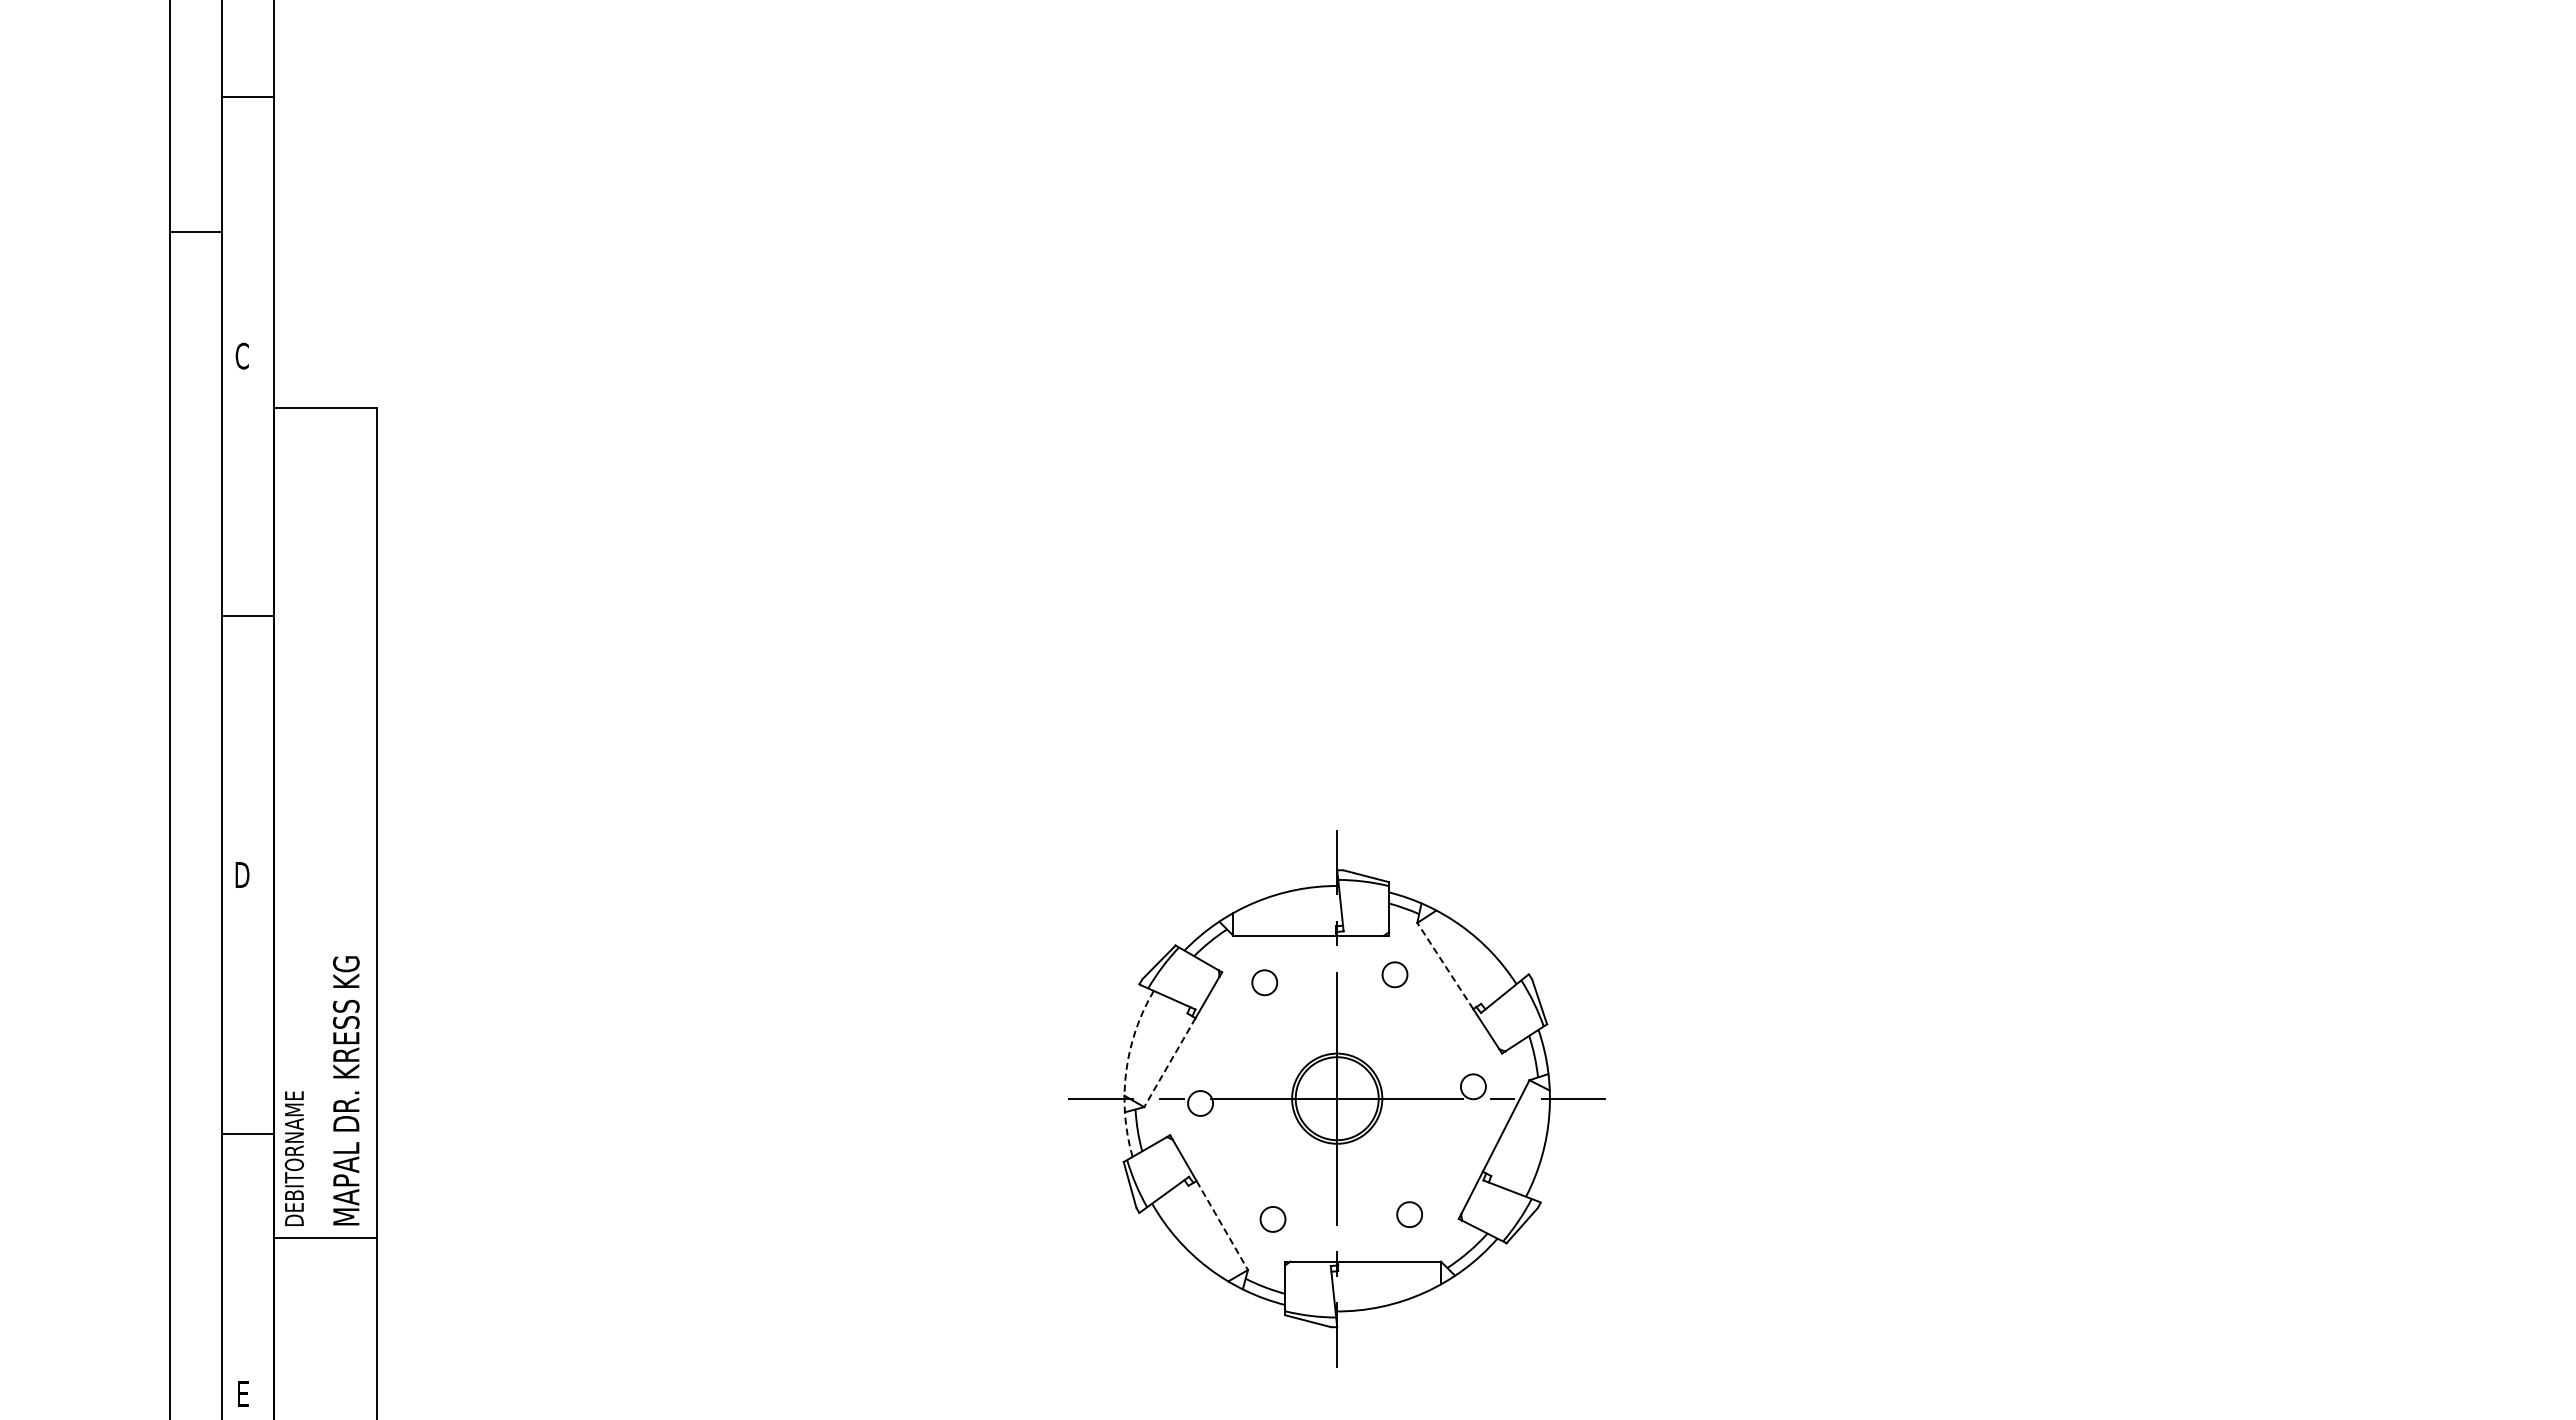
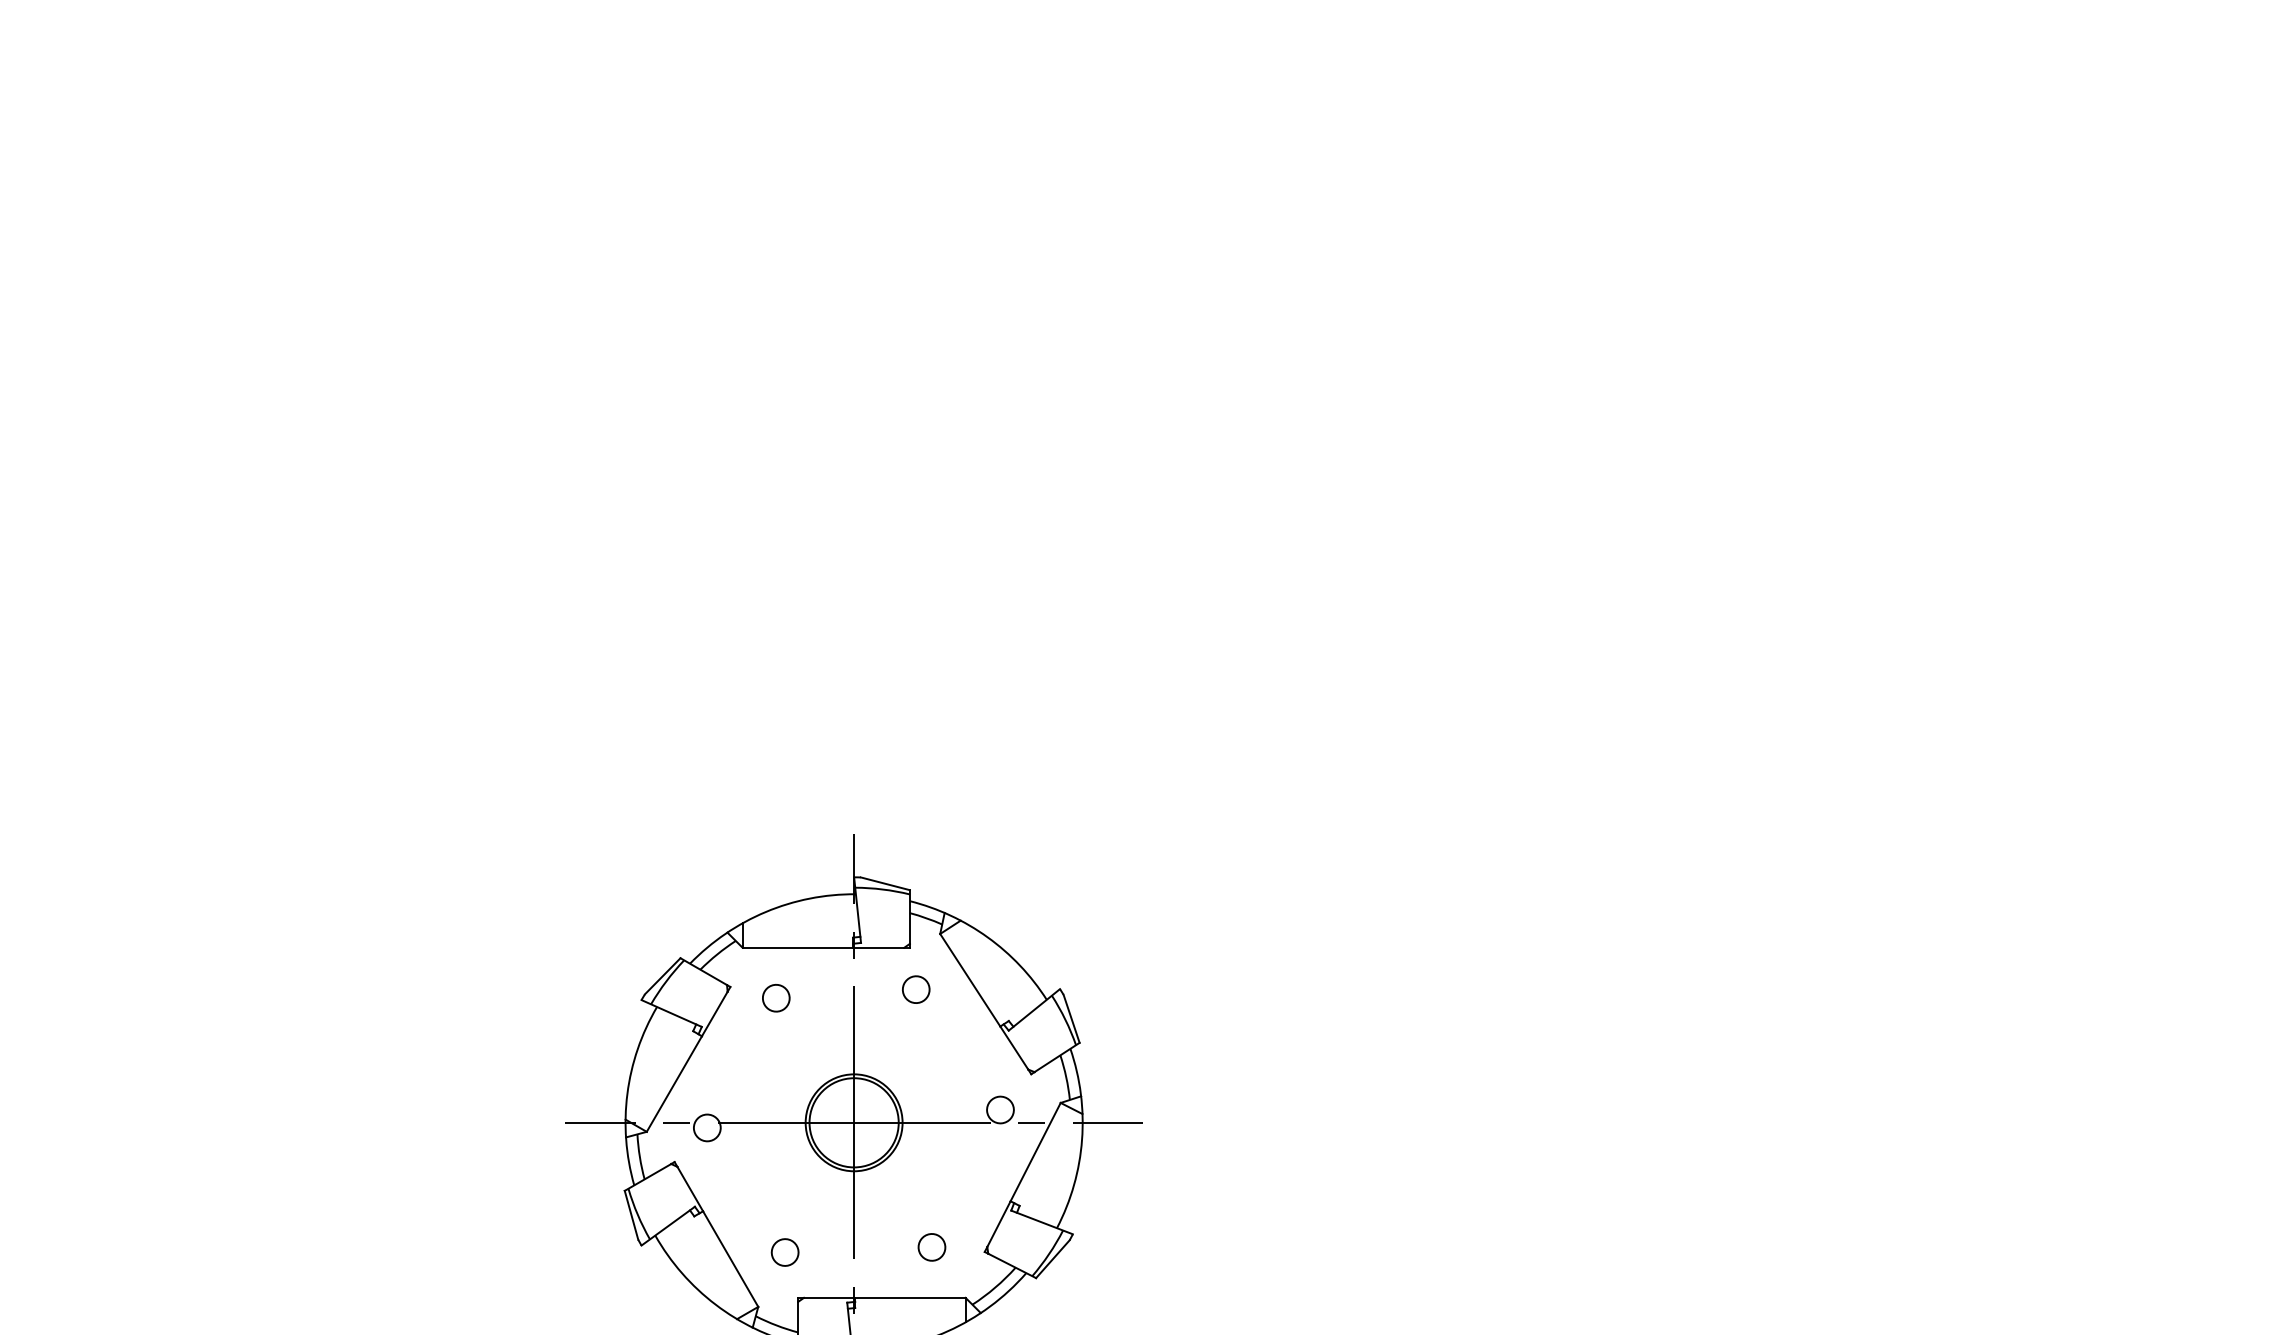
line: (1445, 965) -> (970, 979), dashed -> solid
line: (1169, 1063) -> (673, 1084), dashed -> solid
arc: (1126, 1071) -> (627, 1093), dashed -> solid
line: (1222, 1226) -> (730, 1260), dashed -> solid

